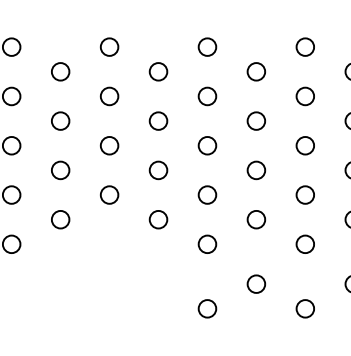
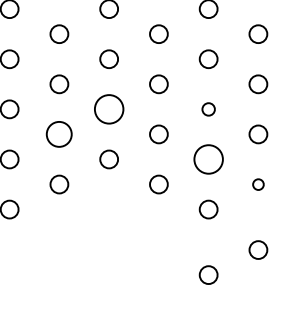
circle: (109, 145) -> (109, 109), size x1.6
circle: (207, 145) -> (208, 109), size x0.7
circle: (60, 170) -> (59, 134), size x1.4
circle: (207, 194) -> (208, 158), size x1.6
circle: (256, 219) -> (258, 184), size x0.6

